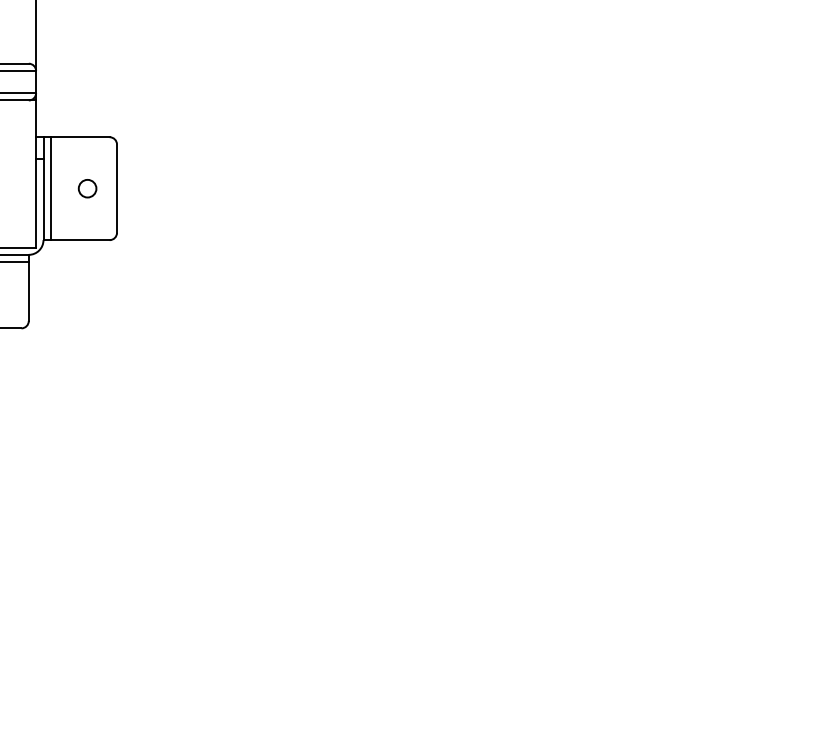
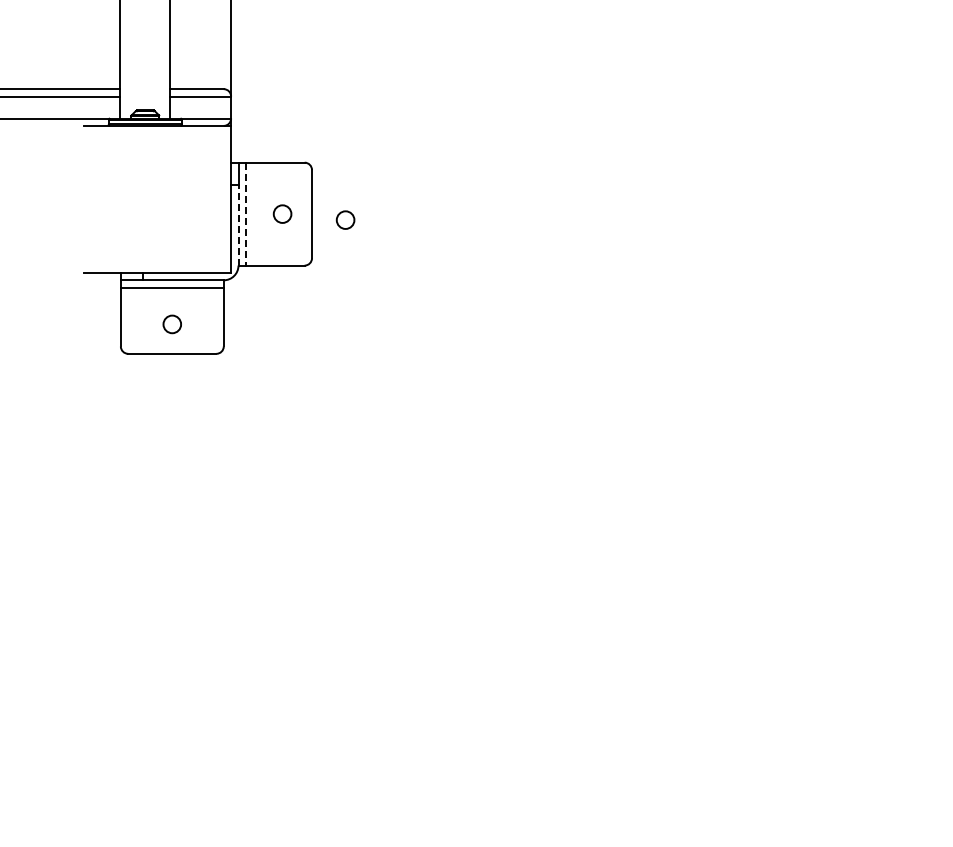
line: (50, 189) -> (245, 214), solid -> dashed
circle: (150, 194) -> (345, 219), added
line: (43, 199) -> (238, 224), solid -> dashed

